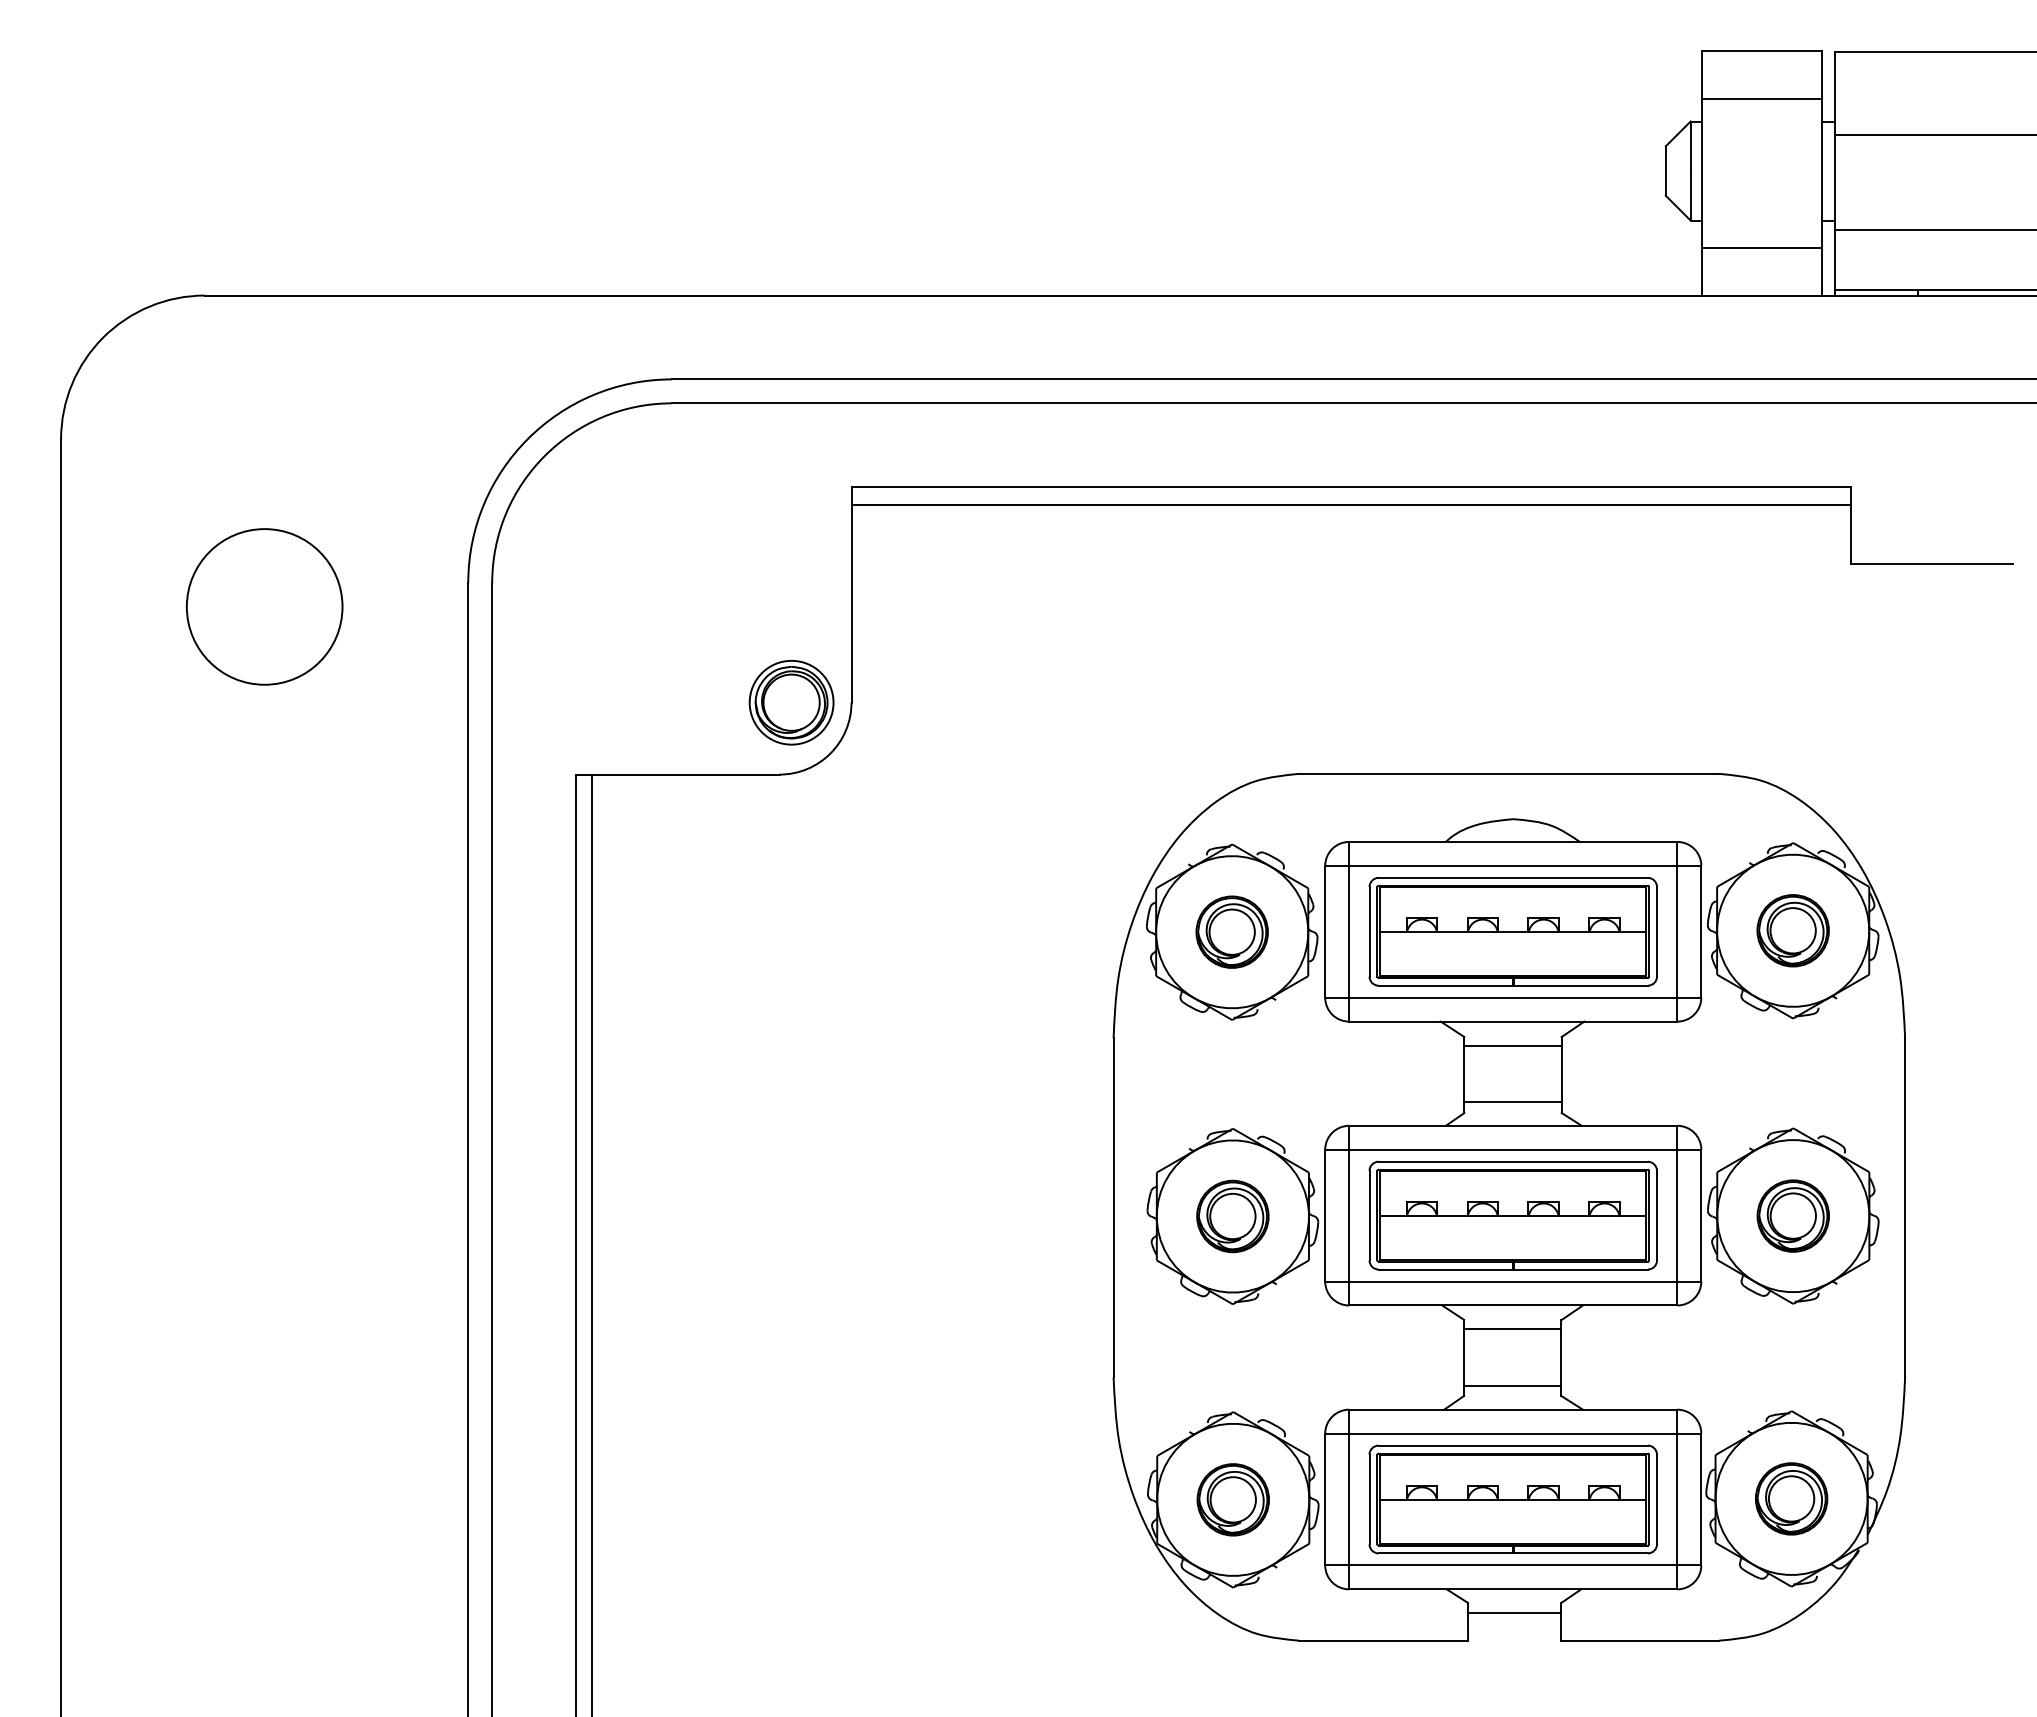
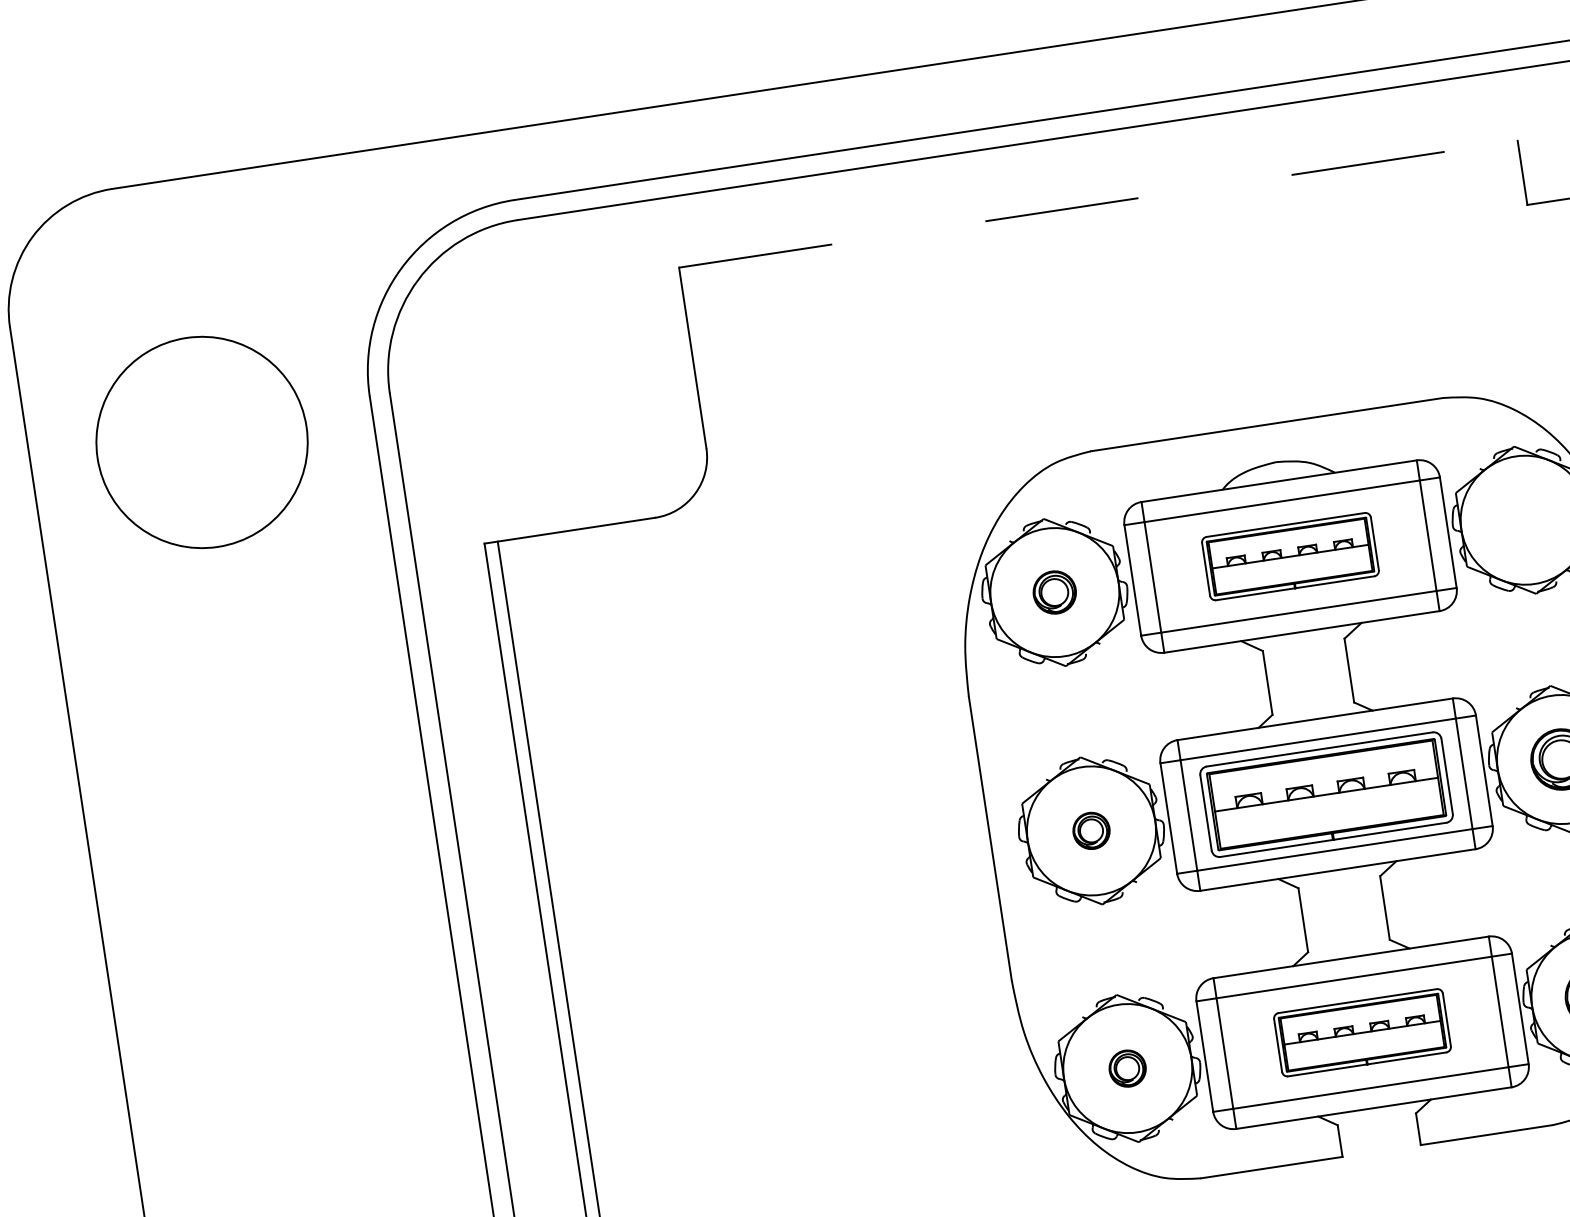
line: (1351, 487) -> (1098, 204), solid -> dashed
line: (1351, 505) -> (1100, 219), removed
circle: (264, 606) -> (201, 442), size x1.6
part: (791, 702) -> (656, 455), removed
part: (1792, 930) -> (1524, 520), removed
part: (1231, 931) -> (1054, 592), size x0.7
part: (1512, 931) -> (1289, 556), size x0.7
line: (1512, 1045) -> (1304, 652), removed
line: (1512, 1101) -> (1311, 699), removed
part: (1232, 1216) -> (1091, 830), size x0.6
line: (1512, 1329) -> (1340, 890), removed
line: (1512, 1385) -> (1347, 937), removed
part: (1232, 1499) -> (1127, 1068), size x0.6
part: (1512, 1499) -> (1361, 1032), size x0.7
line: (1514, 1613) -> (1378, 1128), removed

